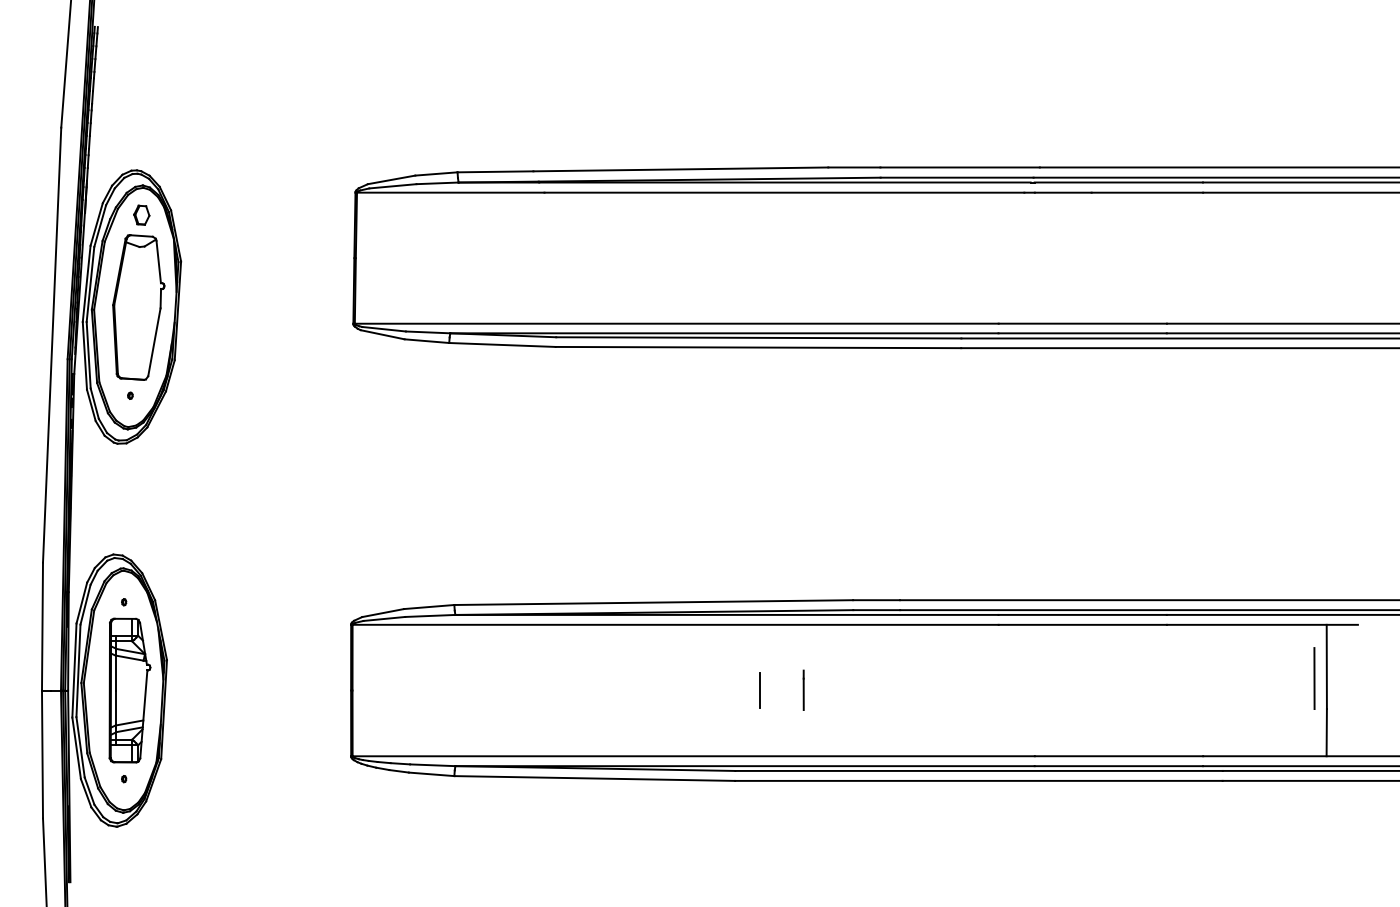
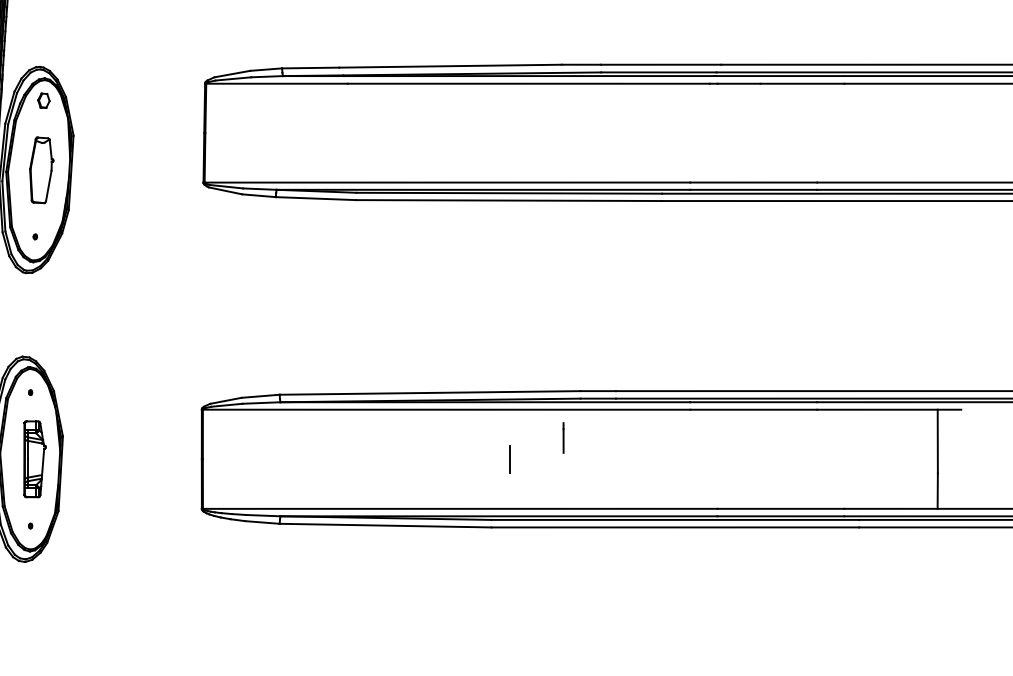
part: (138, 307) -> (41, 170), size x0.6
line: (1314, 678) -> (928, 450), removed
line: (803, 689) -> (563, 437), moved
part: (129, 690) -> (34, 459), size x0.7

